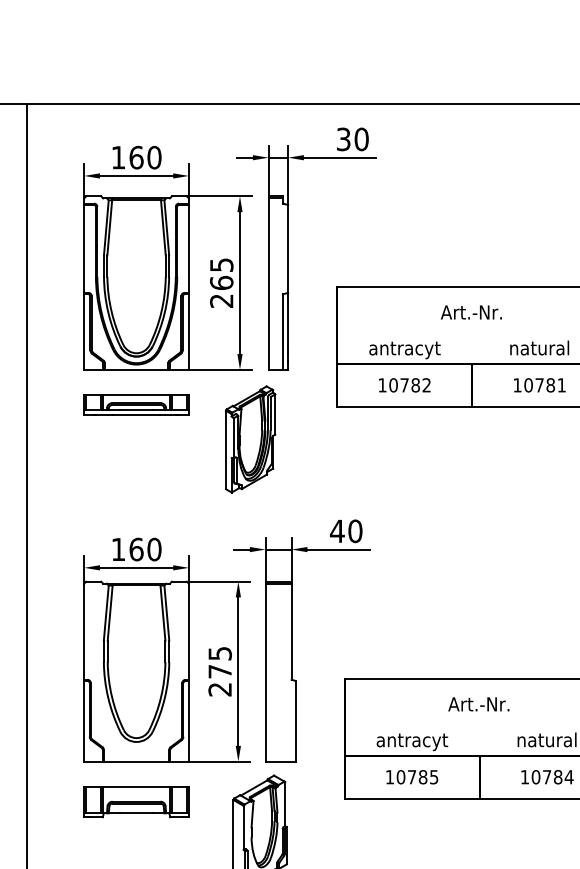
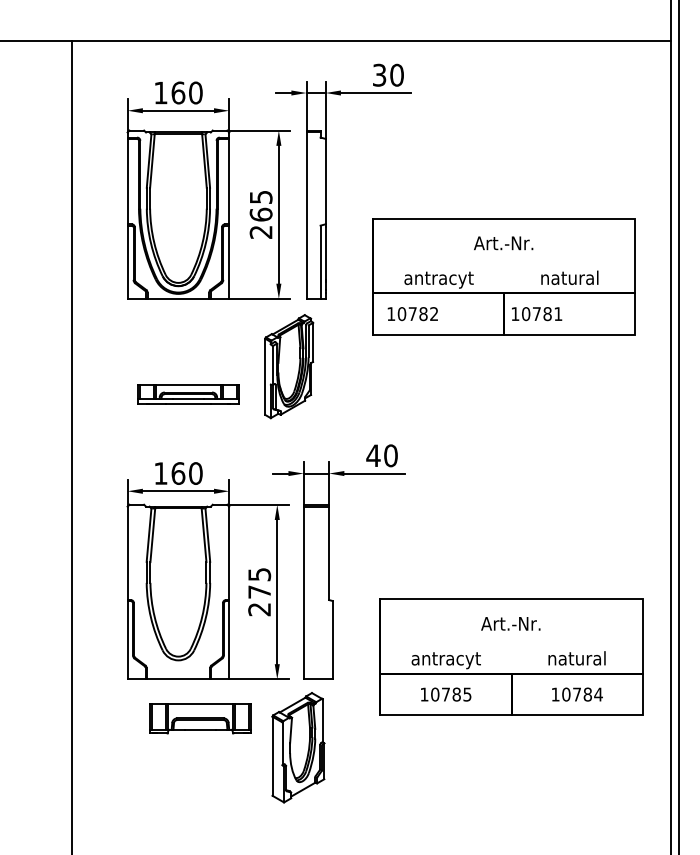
text: (404, 385) -> (412, 314), moved
text: (540, 385) -> (537, 314), moved
part: (136, 405) -> (188, 394), moved
part: (136, 801) -> (200, 718), moved

